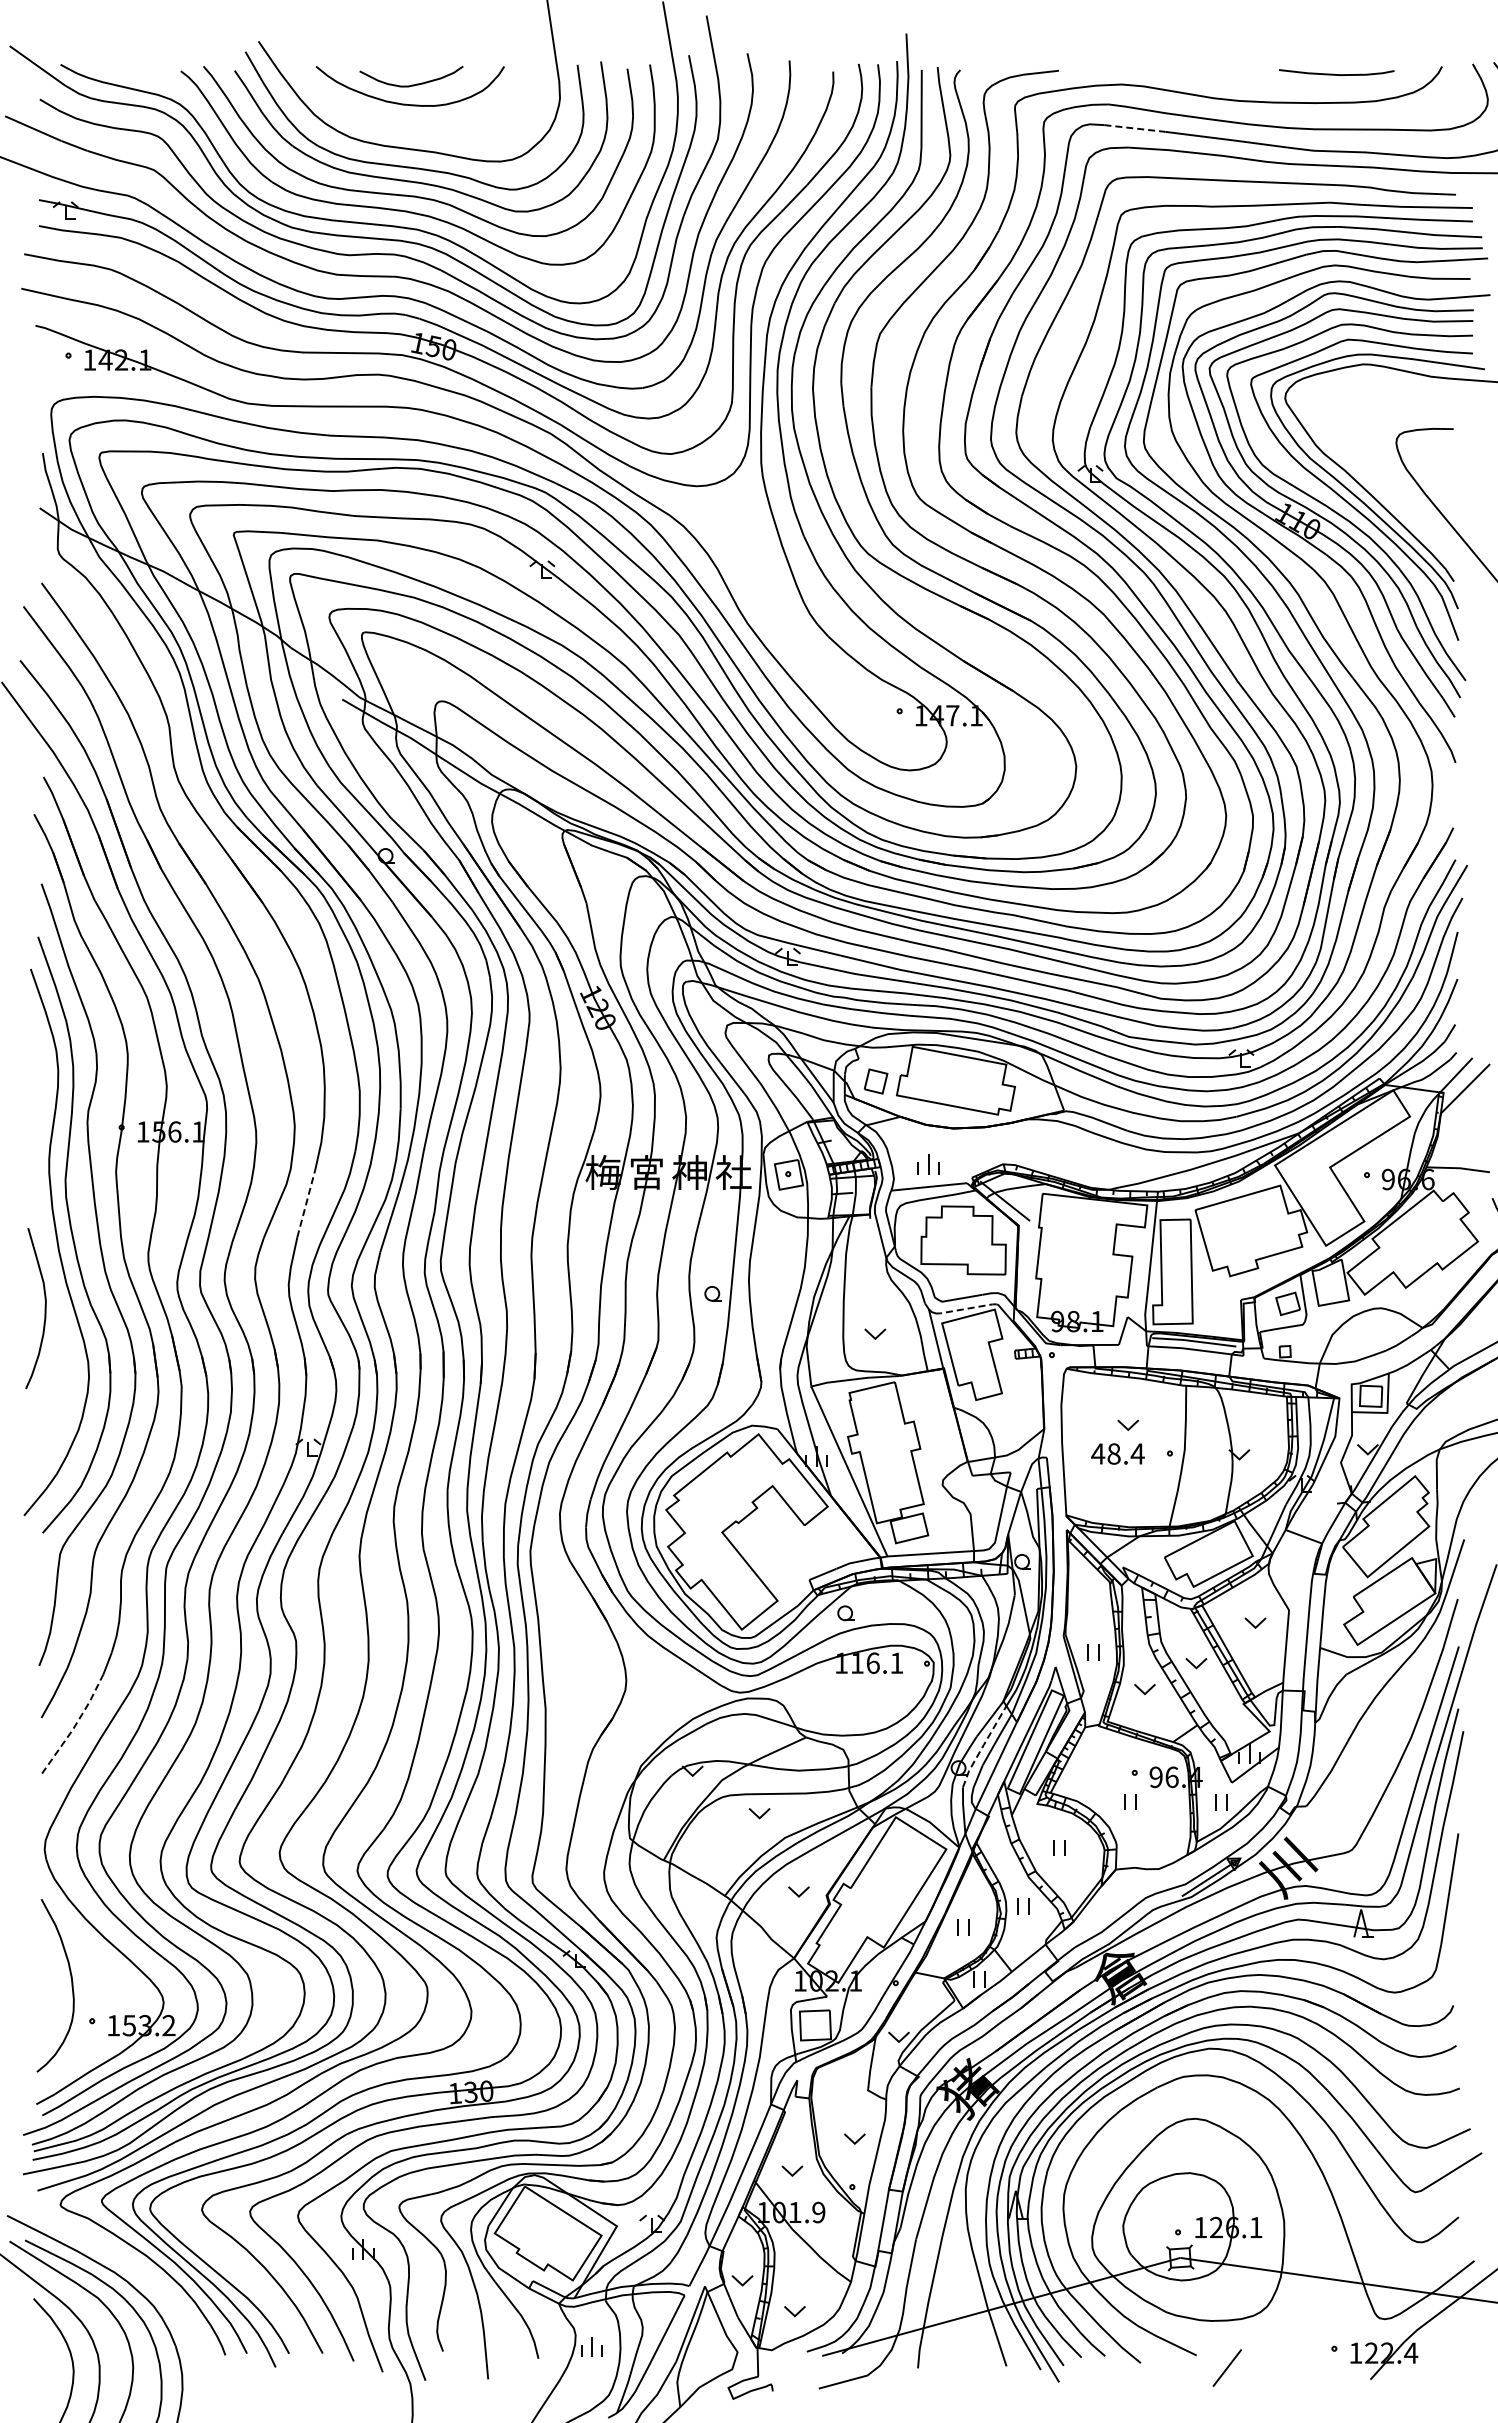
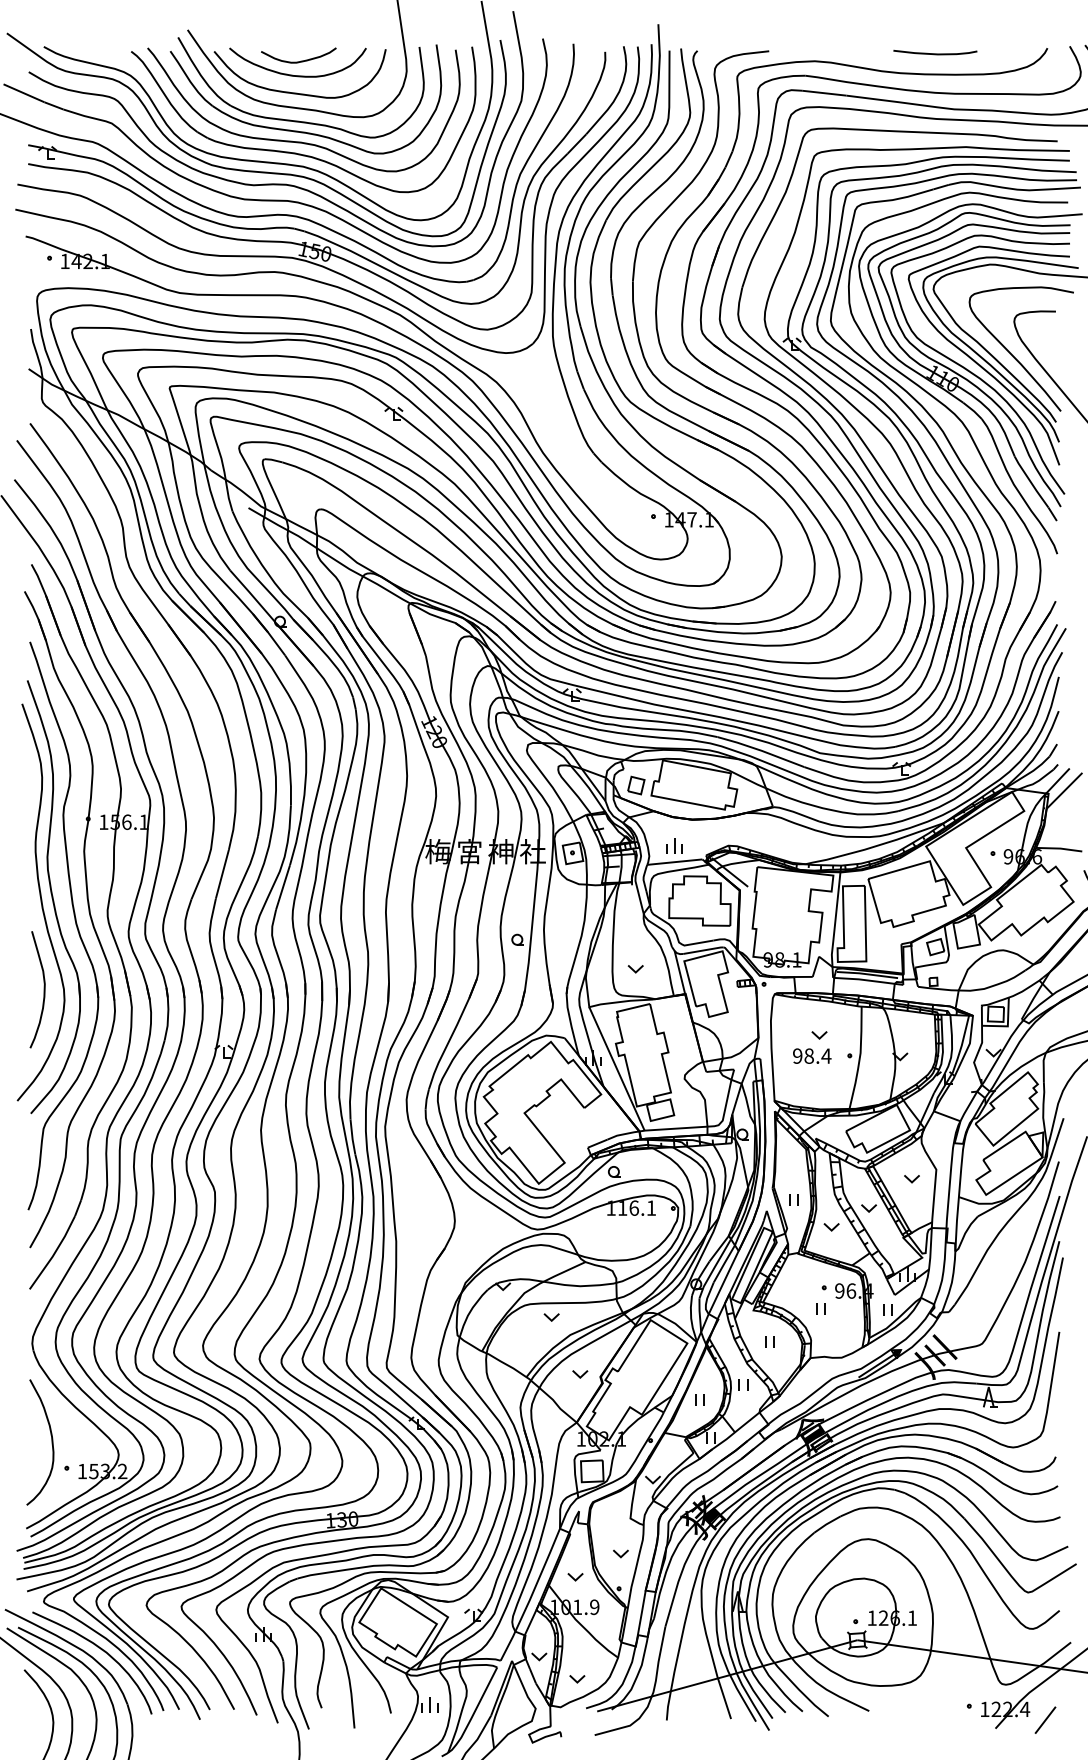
curve: (1336, 74) -> (935, 53), moved
curve: (412, 128) -> (299, 93), added
line: (1134, 128) -> (824, 93), dashed -> solid
curve: (1396, 490) -> (1014, 356), added
line: (306, 1203) -> (222, 874), dashed -> solid
curve: (44, 1308) -> (43, 989), moved
line: (968, 1308) -> (703, 950), dashed -> solid
text: (1098, 1453) -> (797, 1055), 48.4 -> 98.4
line: (74, 1726) -> (53, 1254), dashed -> solid
line: (983, 1745) -> (714, 1267), dashed -> solid
curve: (138, 2270) -> (100, 1649), added
line: (1226, 2367) -> (1044, 1719), moved

